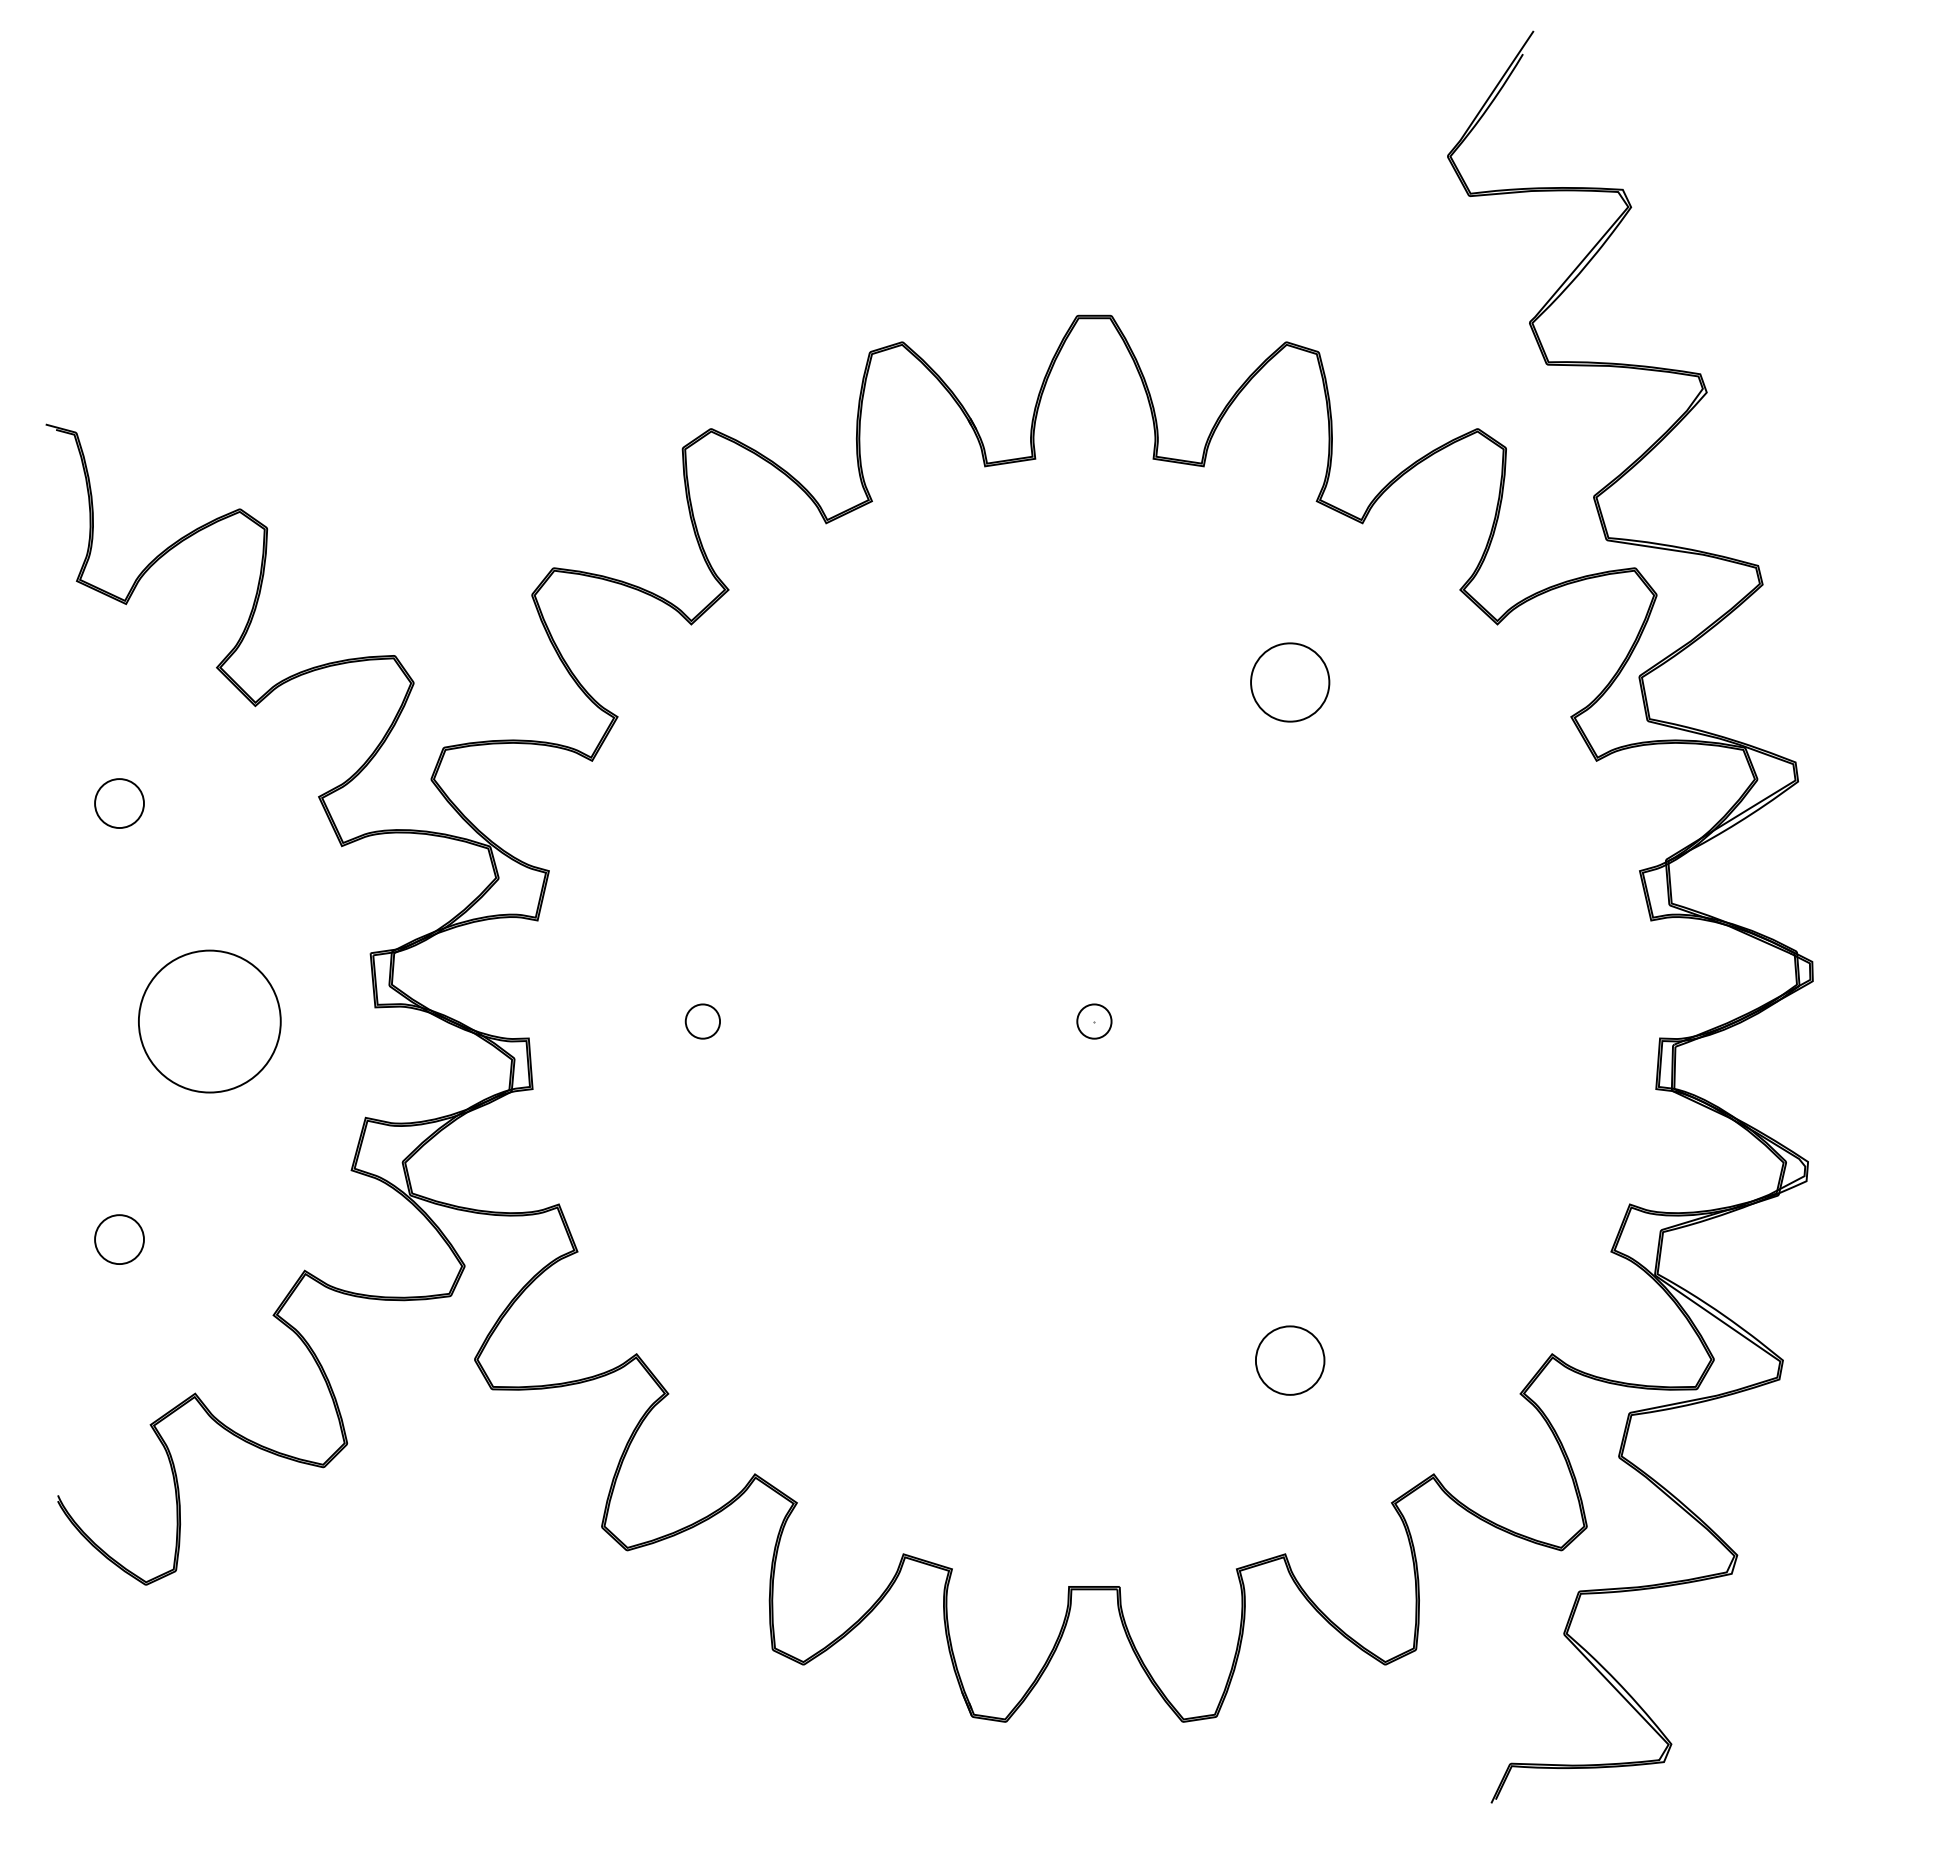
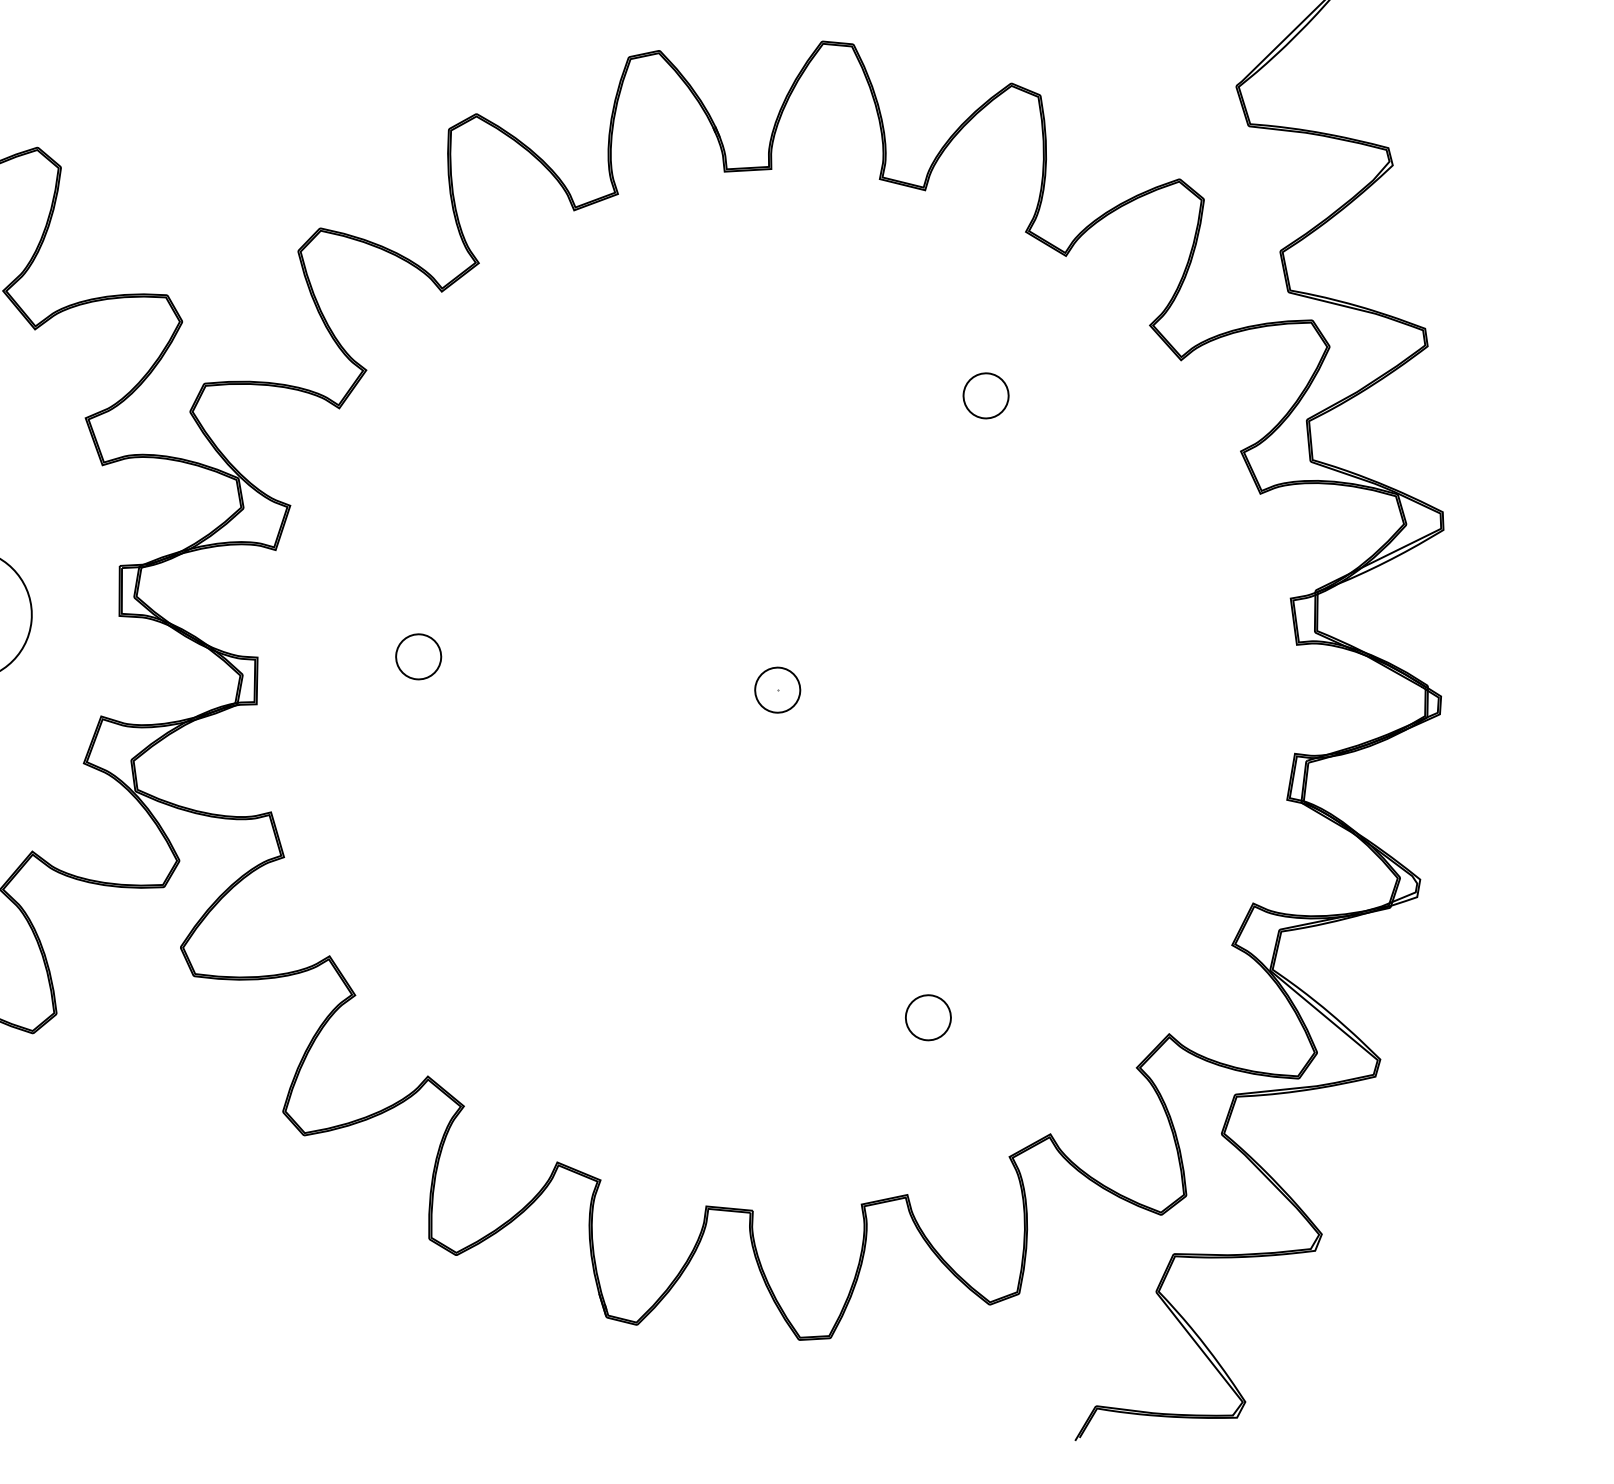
circle: (1289, 682) -> (985, 395), size x0.62
circle: (702, 1021) -> (418, 656), size x1.43
circle: (1093, 1021) -> (776, 690), size x1.43
circle: (1289, 1360) -> (927, 1017), size x0.71

